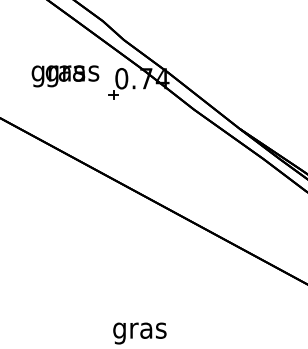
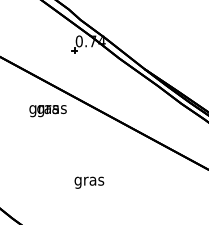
text: (64, 77) -> (47, 111), moved

